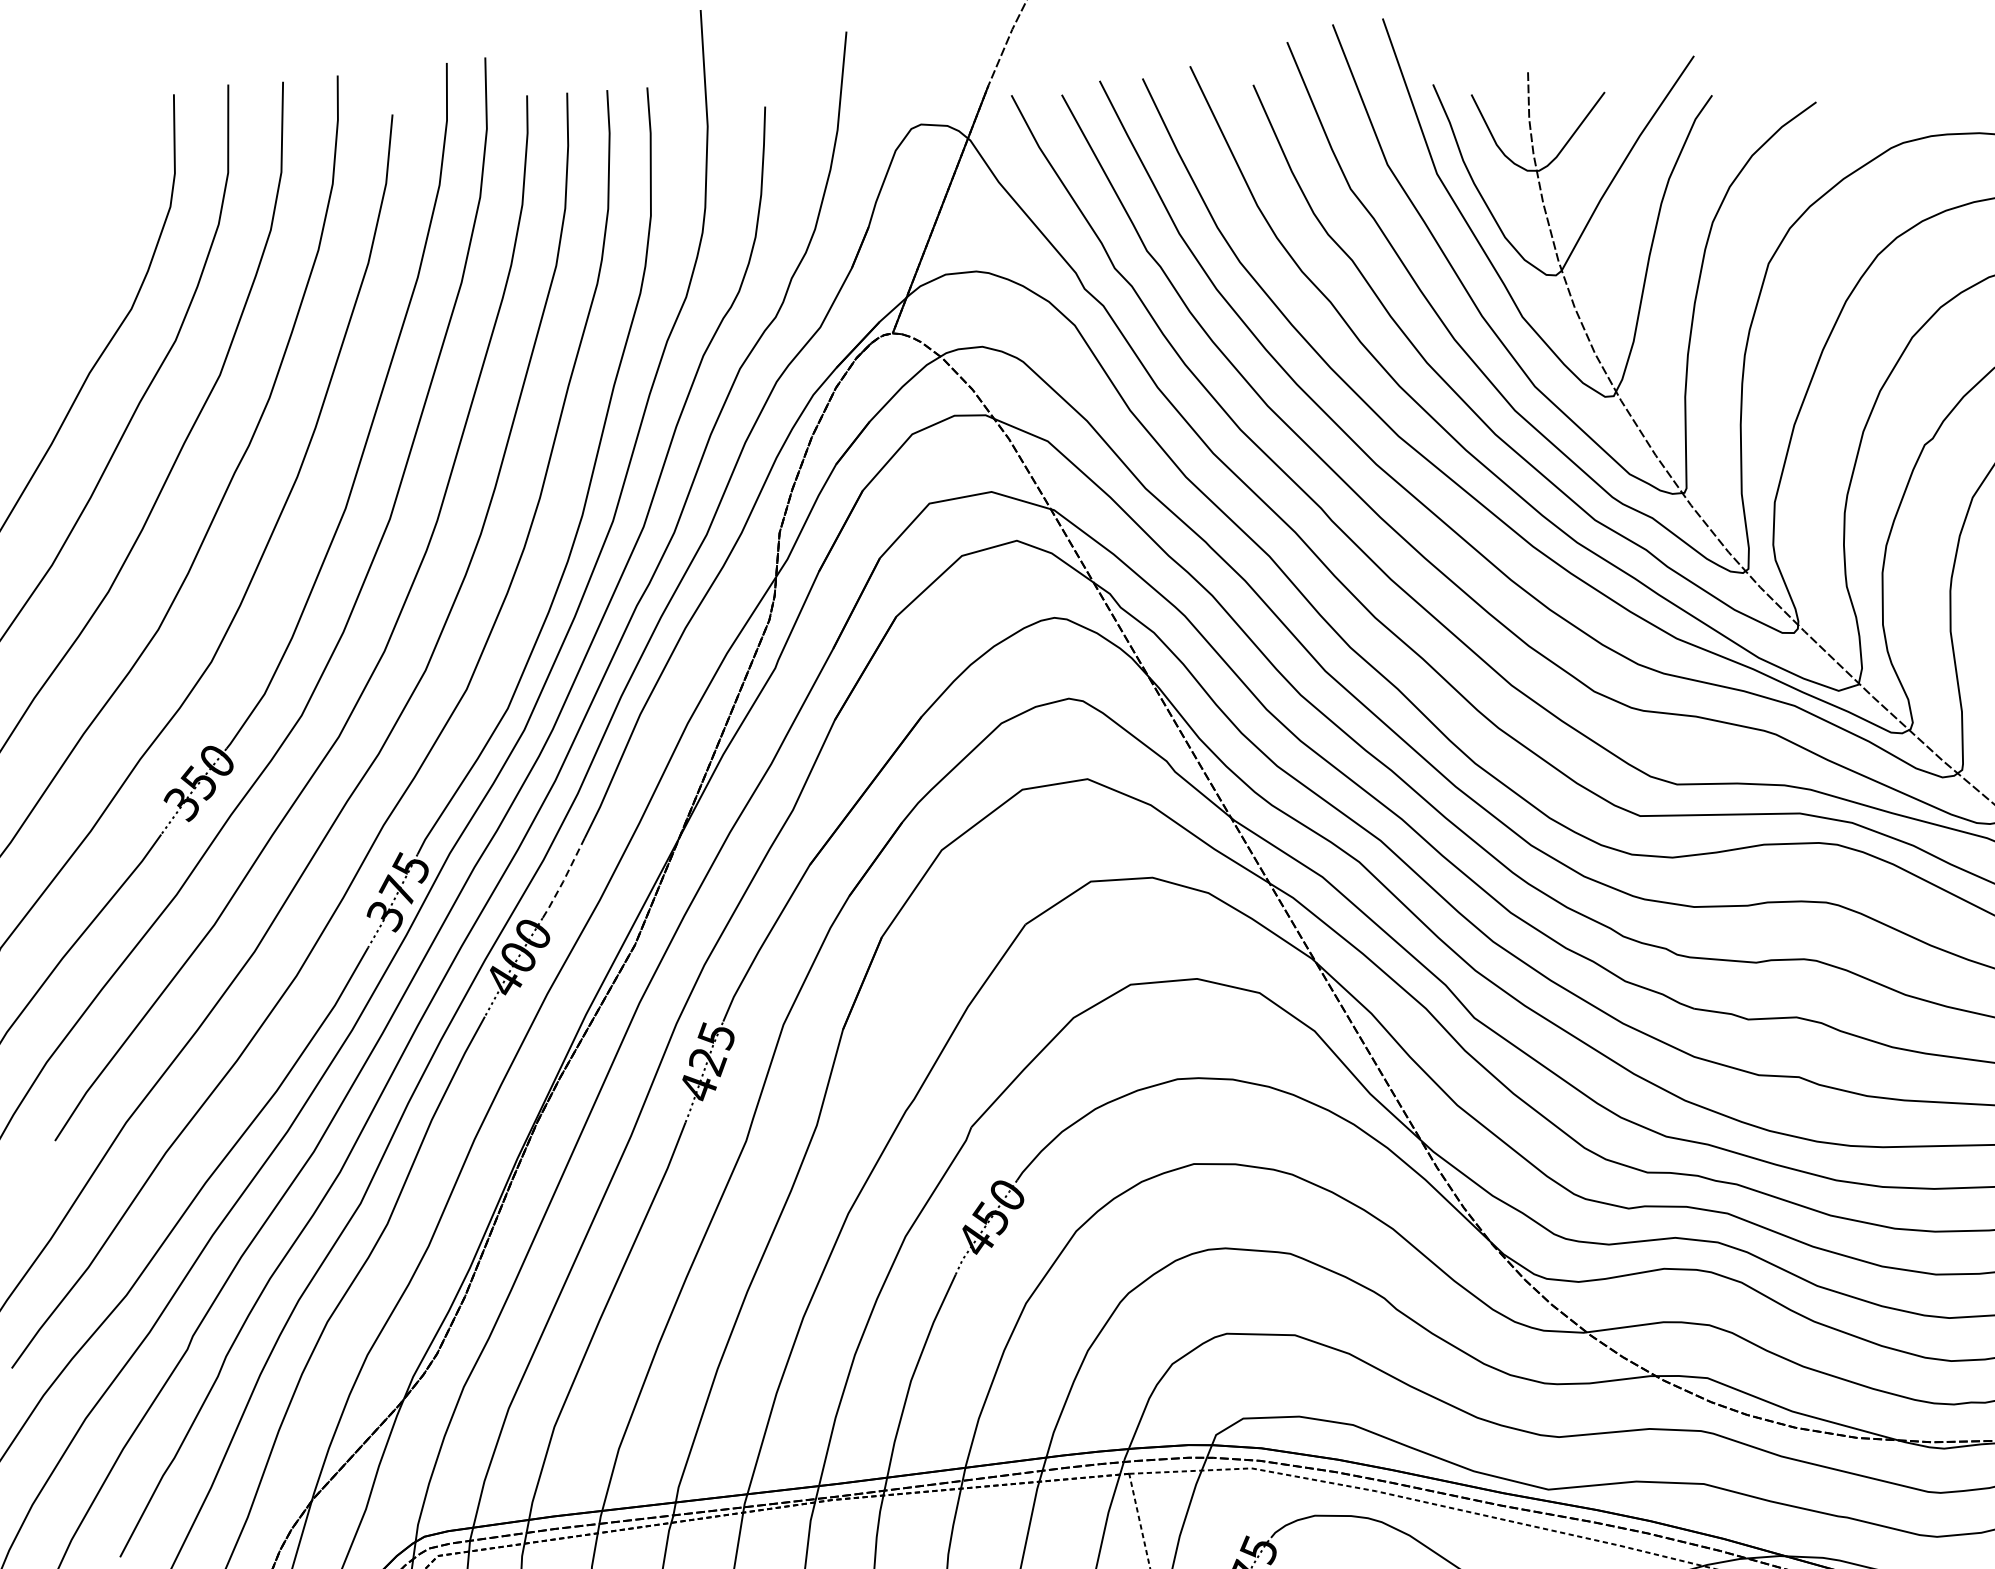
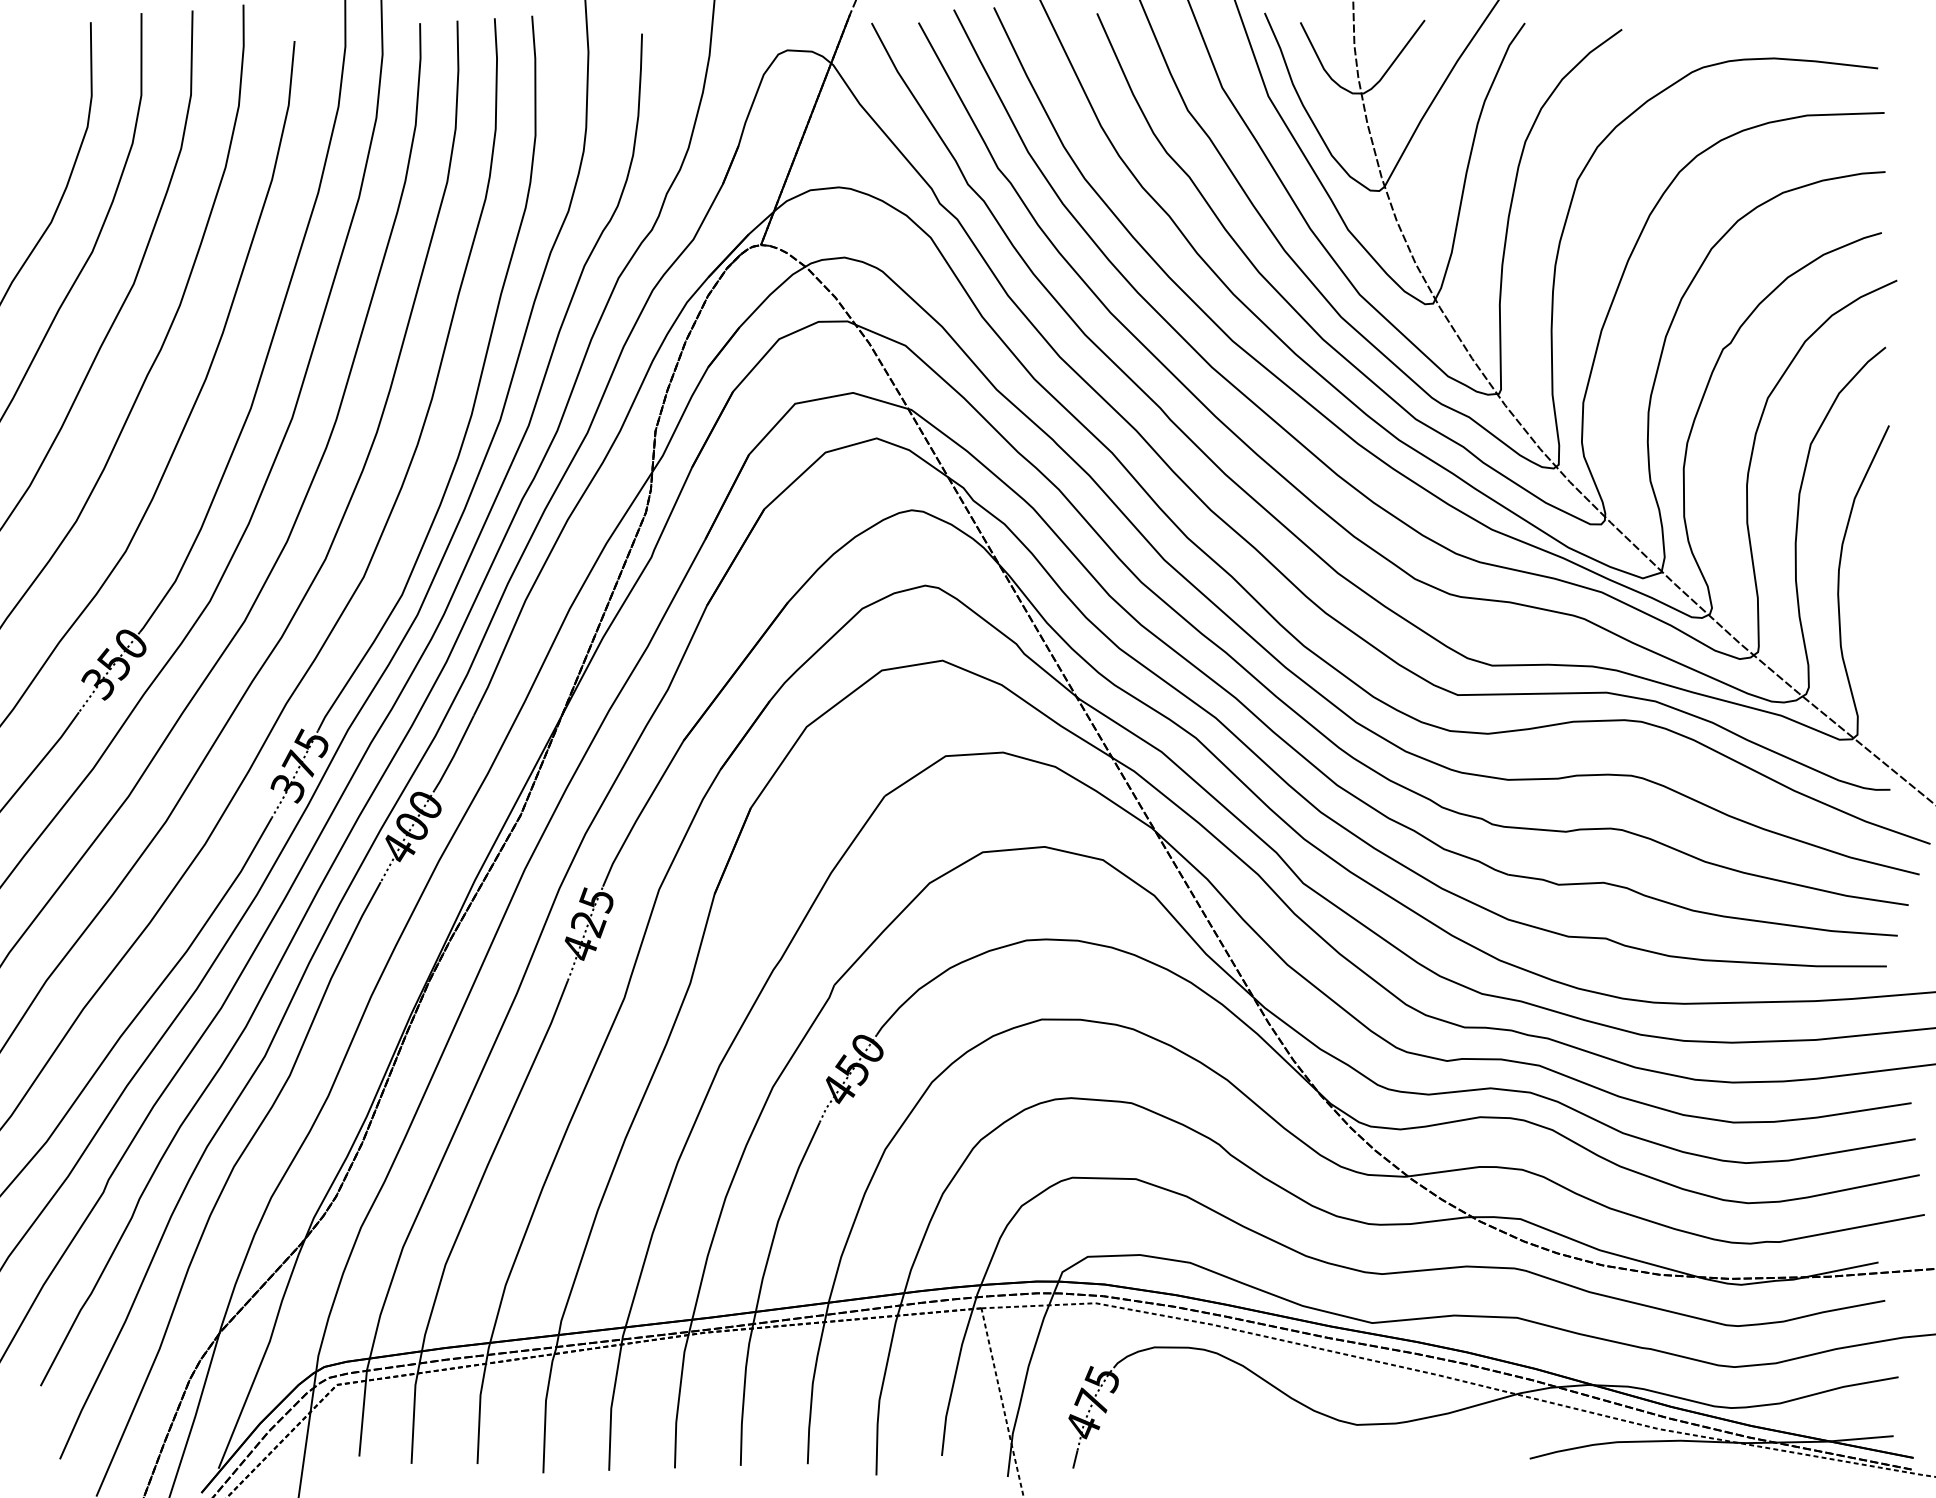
line: (564, 879) -> (454, 754), dashed -> solid

